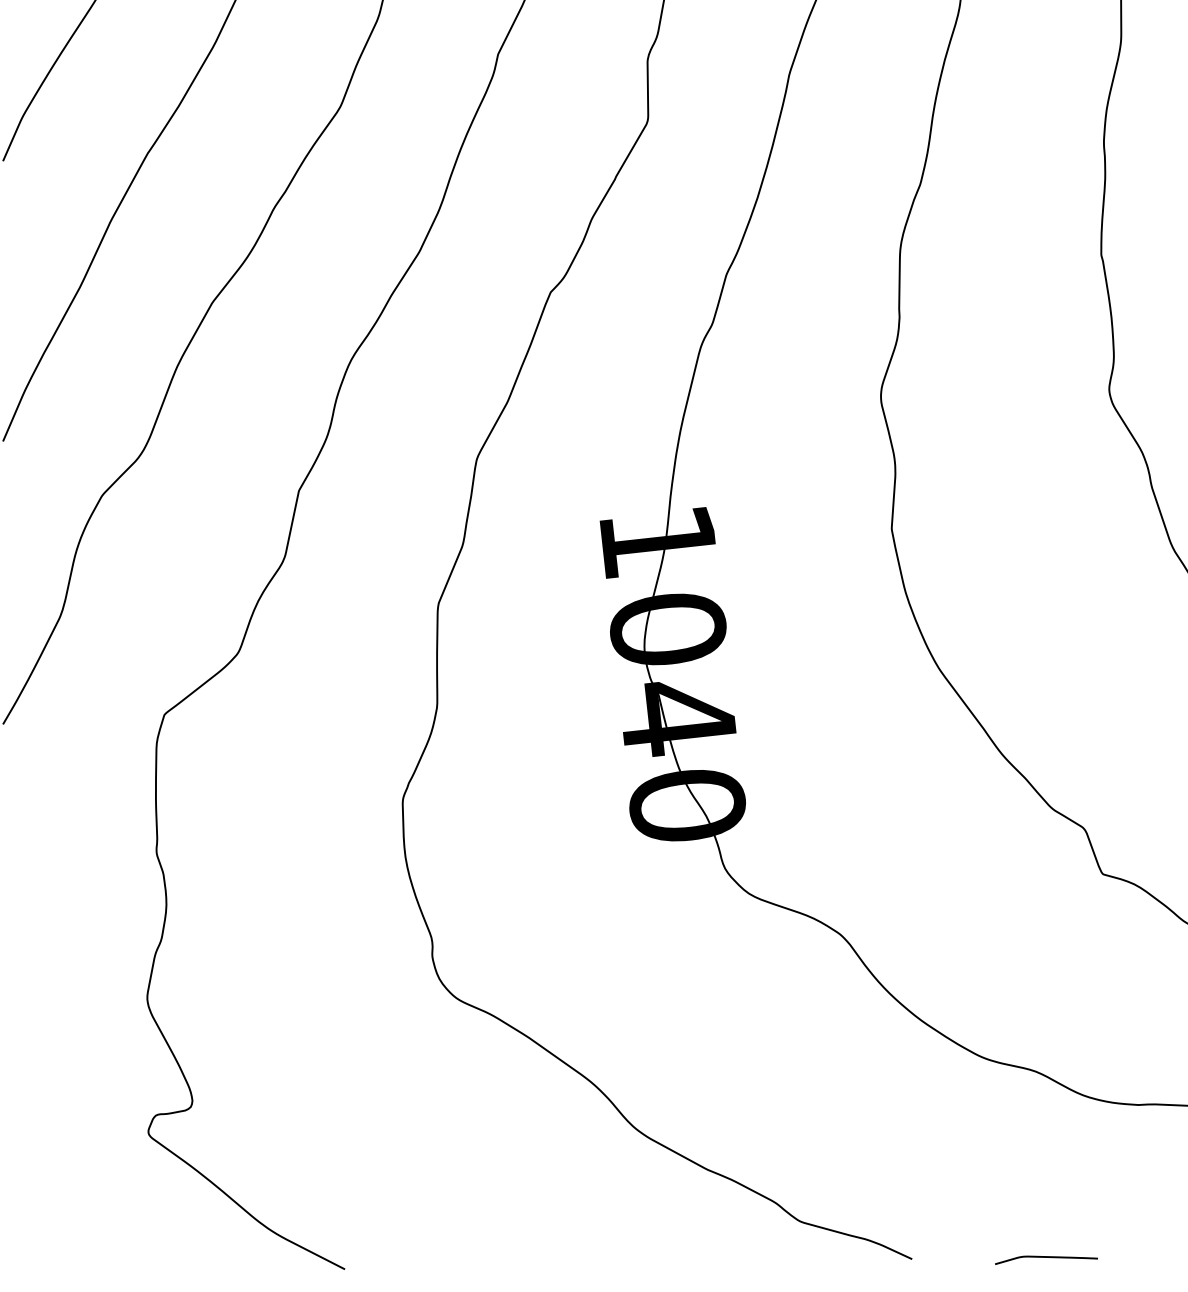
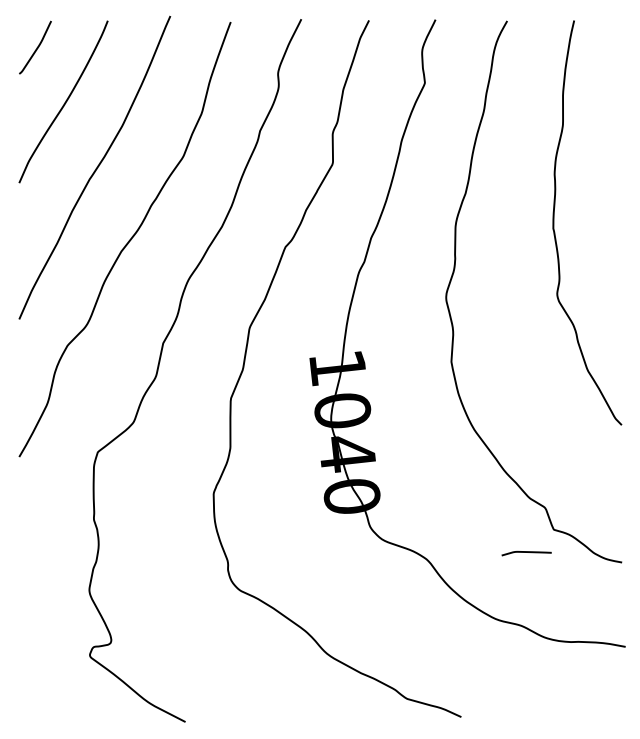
curve: (1046, 1257) -> (526, 552), moved

